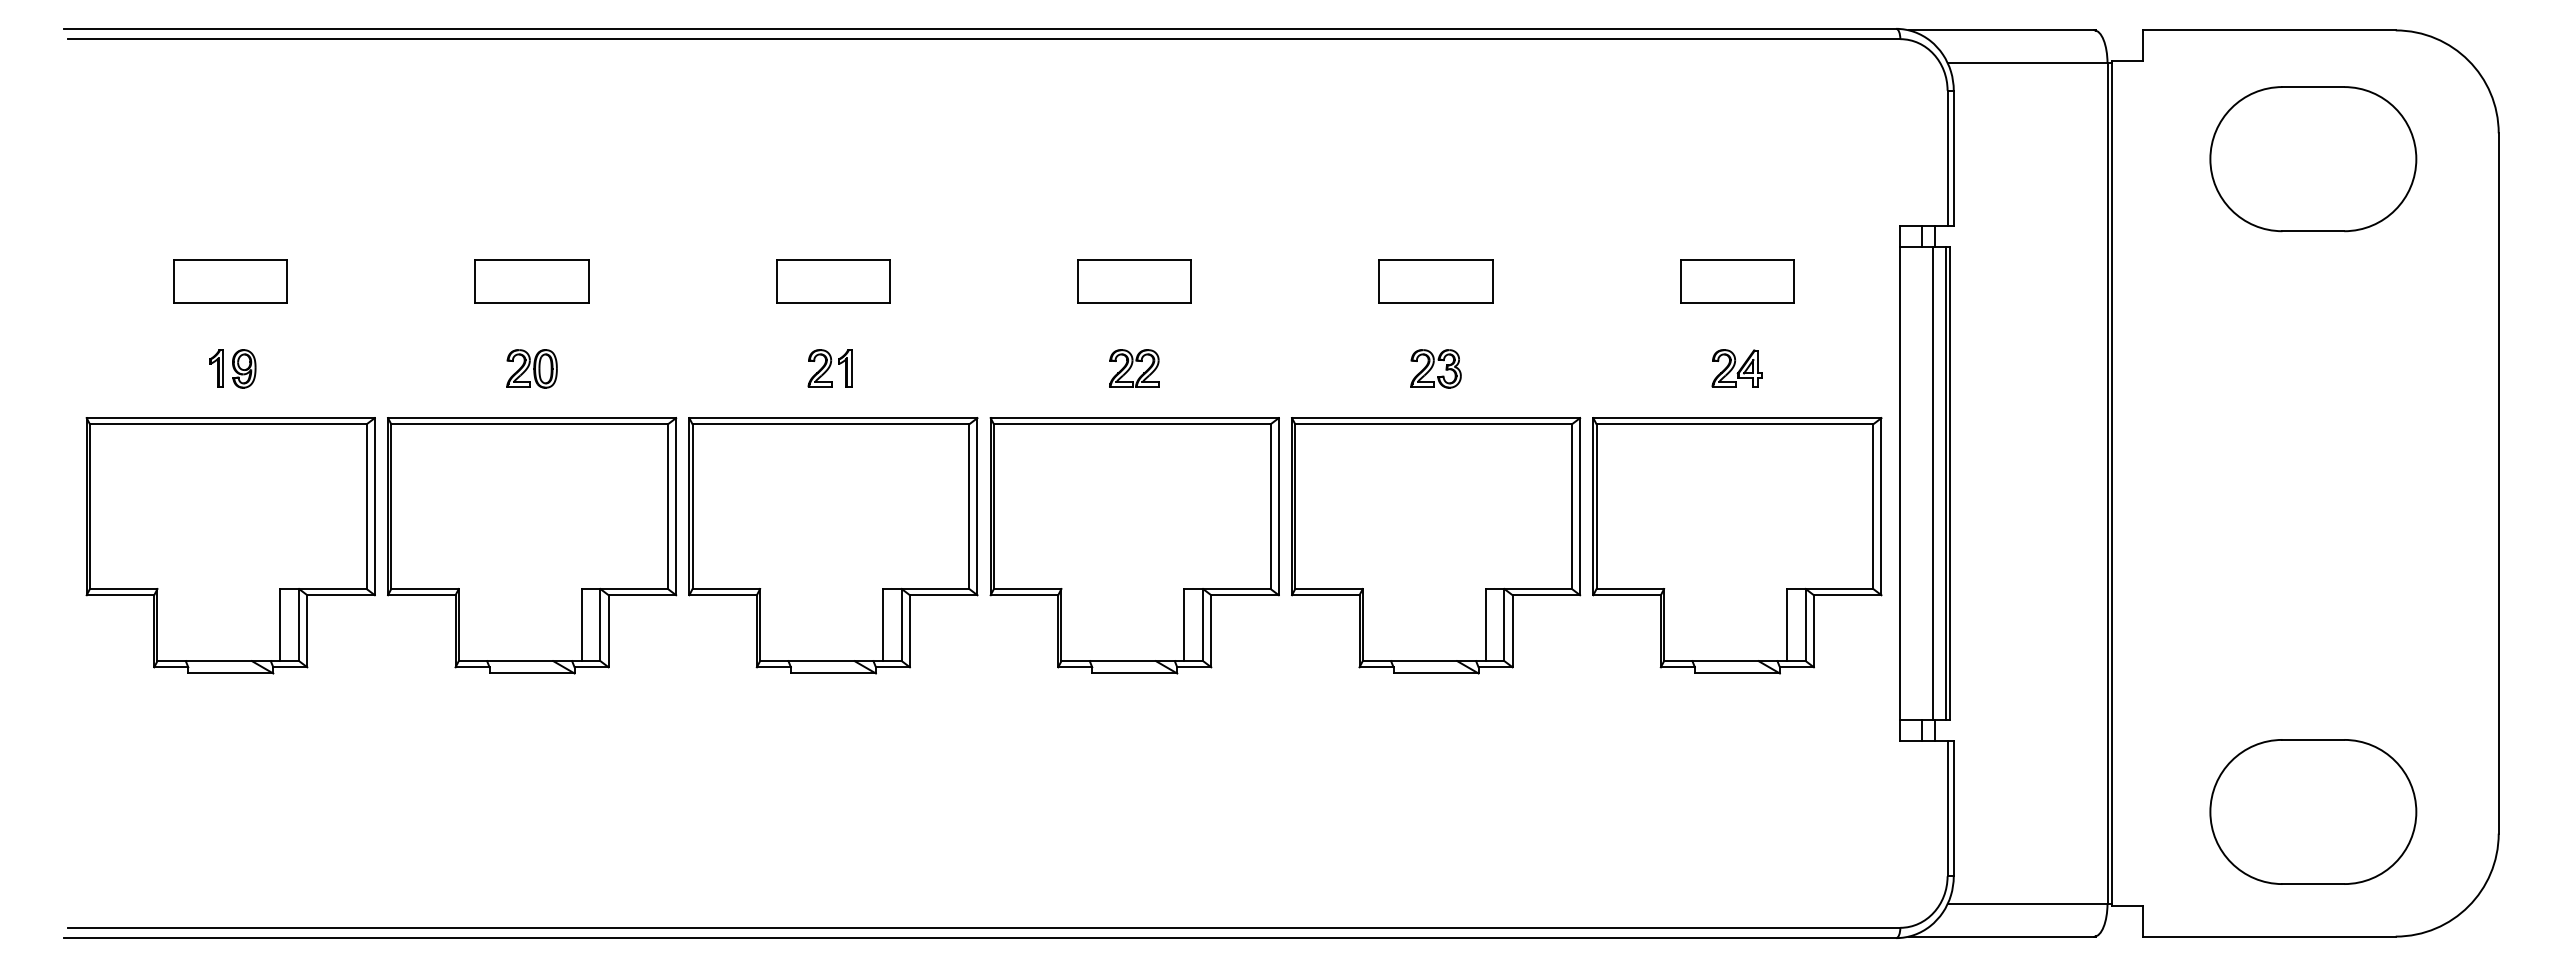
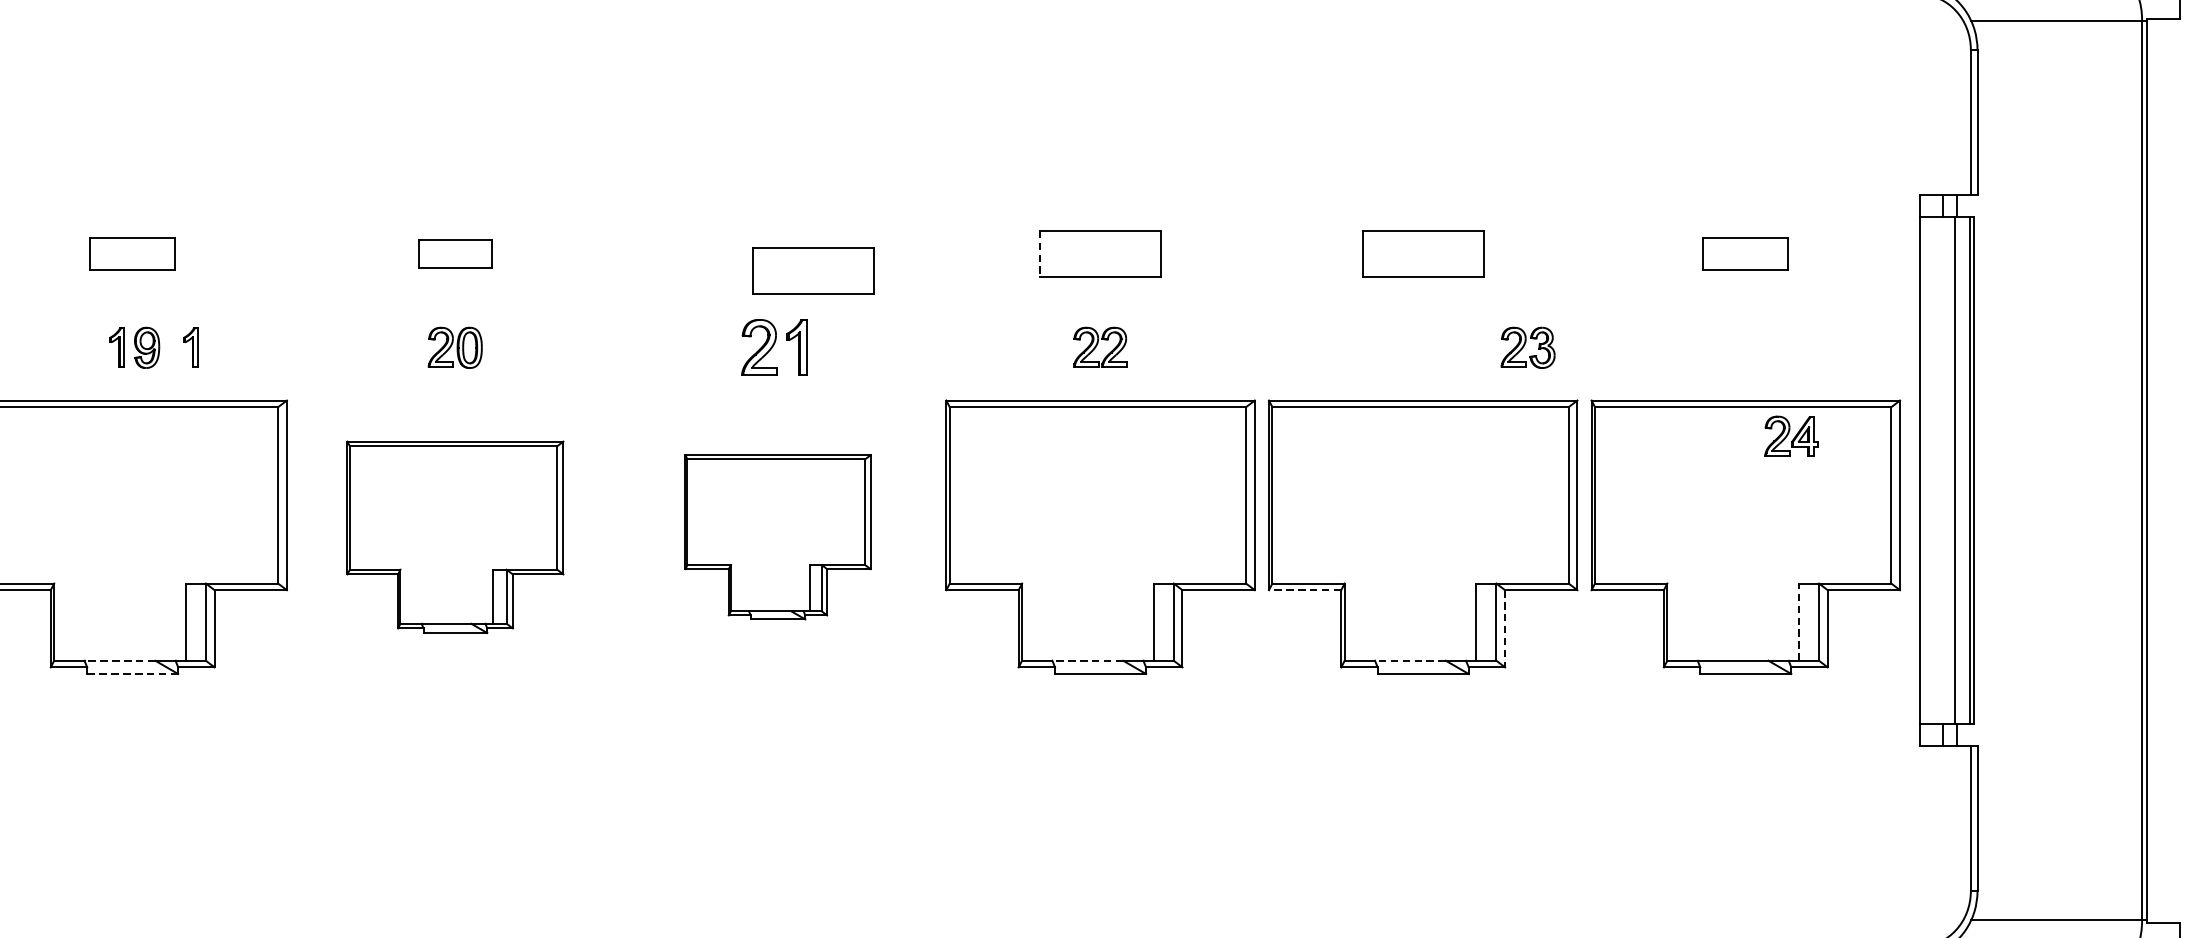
part: (230, 281) -> (132, 254), size x0.7
part: (531, 281) -> (454, 254), size x0.6
part: (833, 281) -> (813, 271), moved
line: (1078, 281) -> (1040, 254), solid -> dashed
part: (1737, 281) -> (1745, 254), size x0.7
part: (285, 368) -> (191, 347), added
part: (829, 368) -> (773, 347), size x1.4
part: (1435, 368) -> (1527, 347), moved
part: (1736, 368) -> (1790, 436), moved
part: (532, 545) -> (455, 536), size x0.7
part: (833, 545) -> (778, 536), size x0.6
line: (1325, 595) -> (1304, 590), solid -> dashed
line: (1786, 624) -> (1798, 621), solid -> dashed
line: (1512, 631) -> (1505, 629), solid -> dashed
line: (218, 661) -> (119, 661), solid -> dashed
line: (1122, 661) -> (1087, 661), solid -> dashed
line: (1423, 661) -> (1409, 661), solid -> dashed
line: (230, 673) -> (132, 674), solid -> dashed

